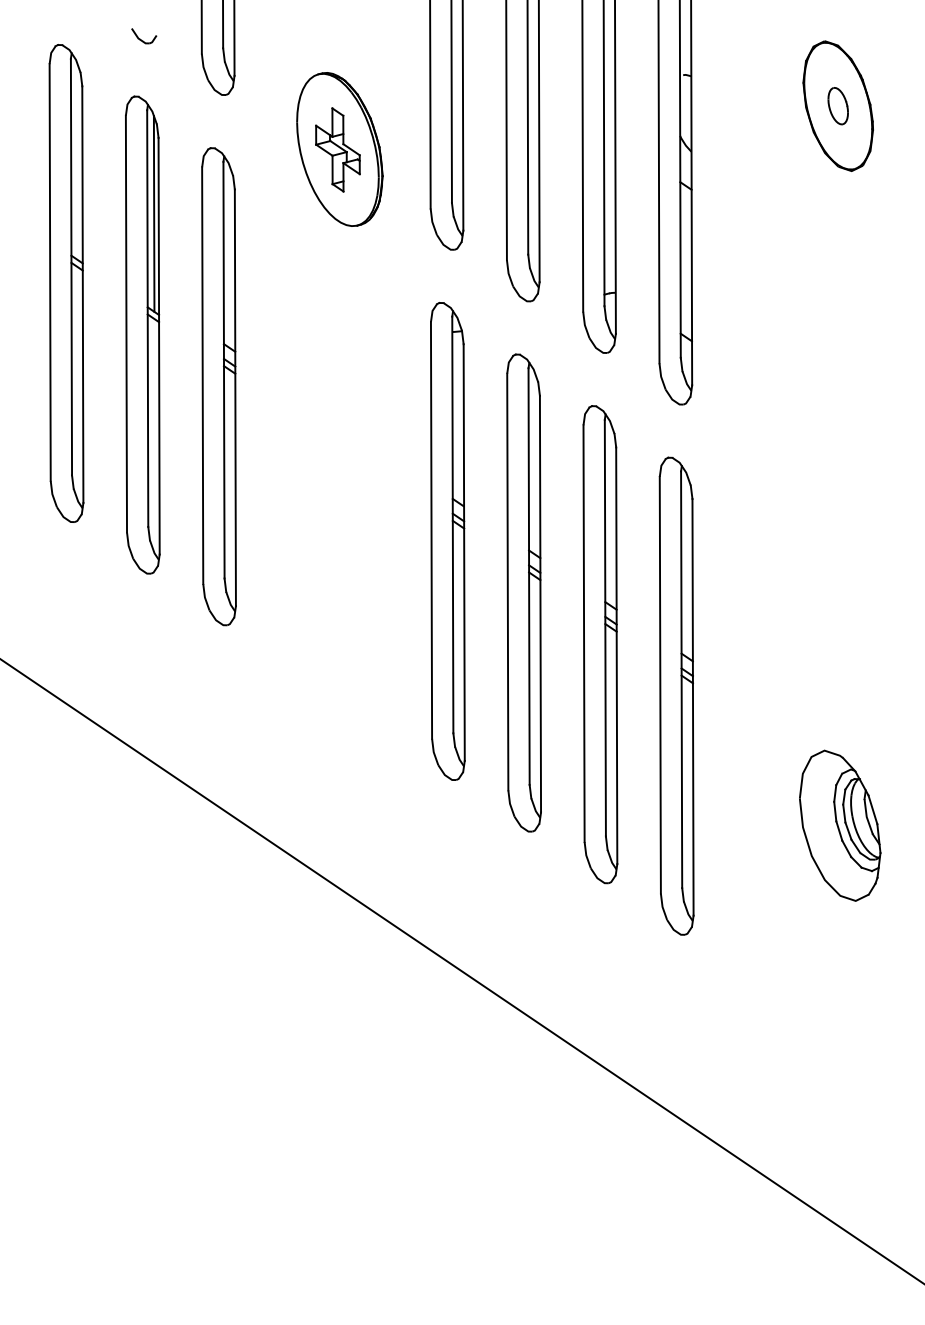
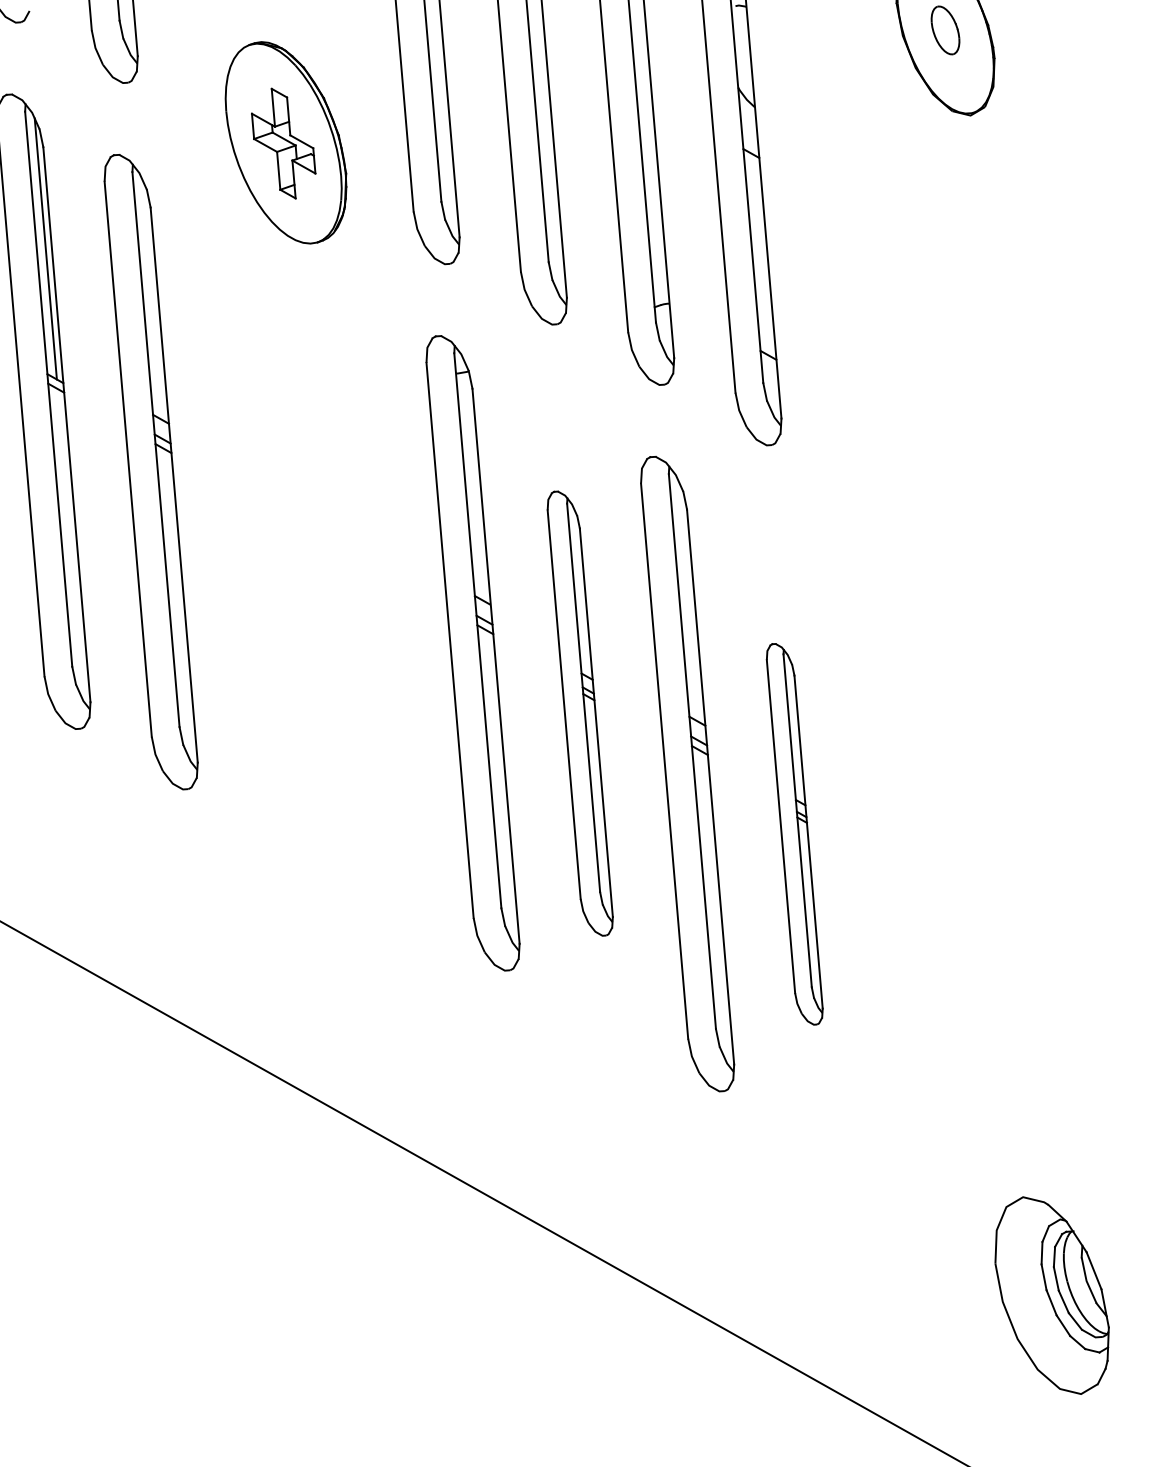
part: (523, 592) -> (579, 712), size x0.7
part: (676, 695) -> (794, 833), size x0.6
part: (840, 825) -> (1052, 1295), moved

